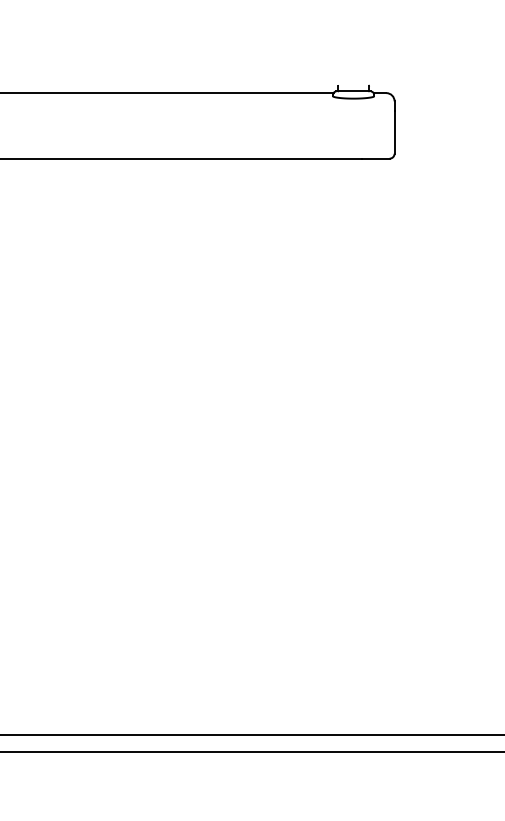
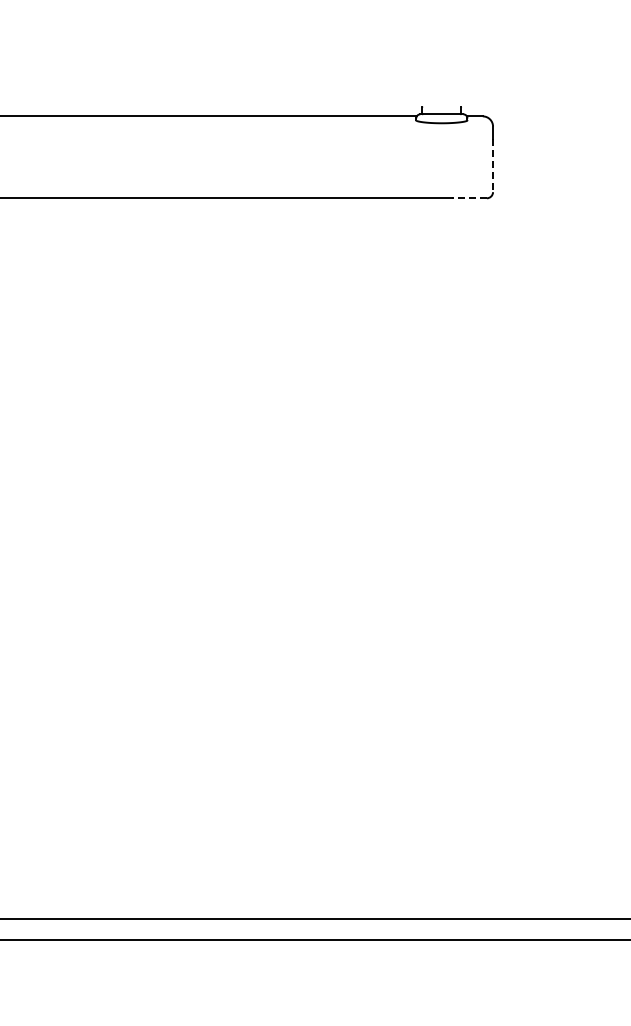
line: (394, 132) -> (493, 165), solid -> dashed
line: (375, 158) -> (469, 198), solid -> dashed

